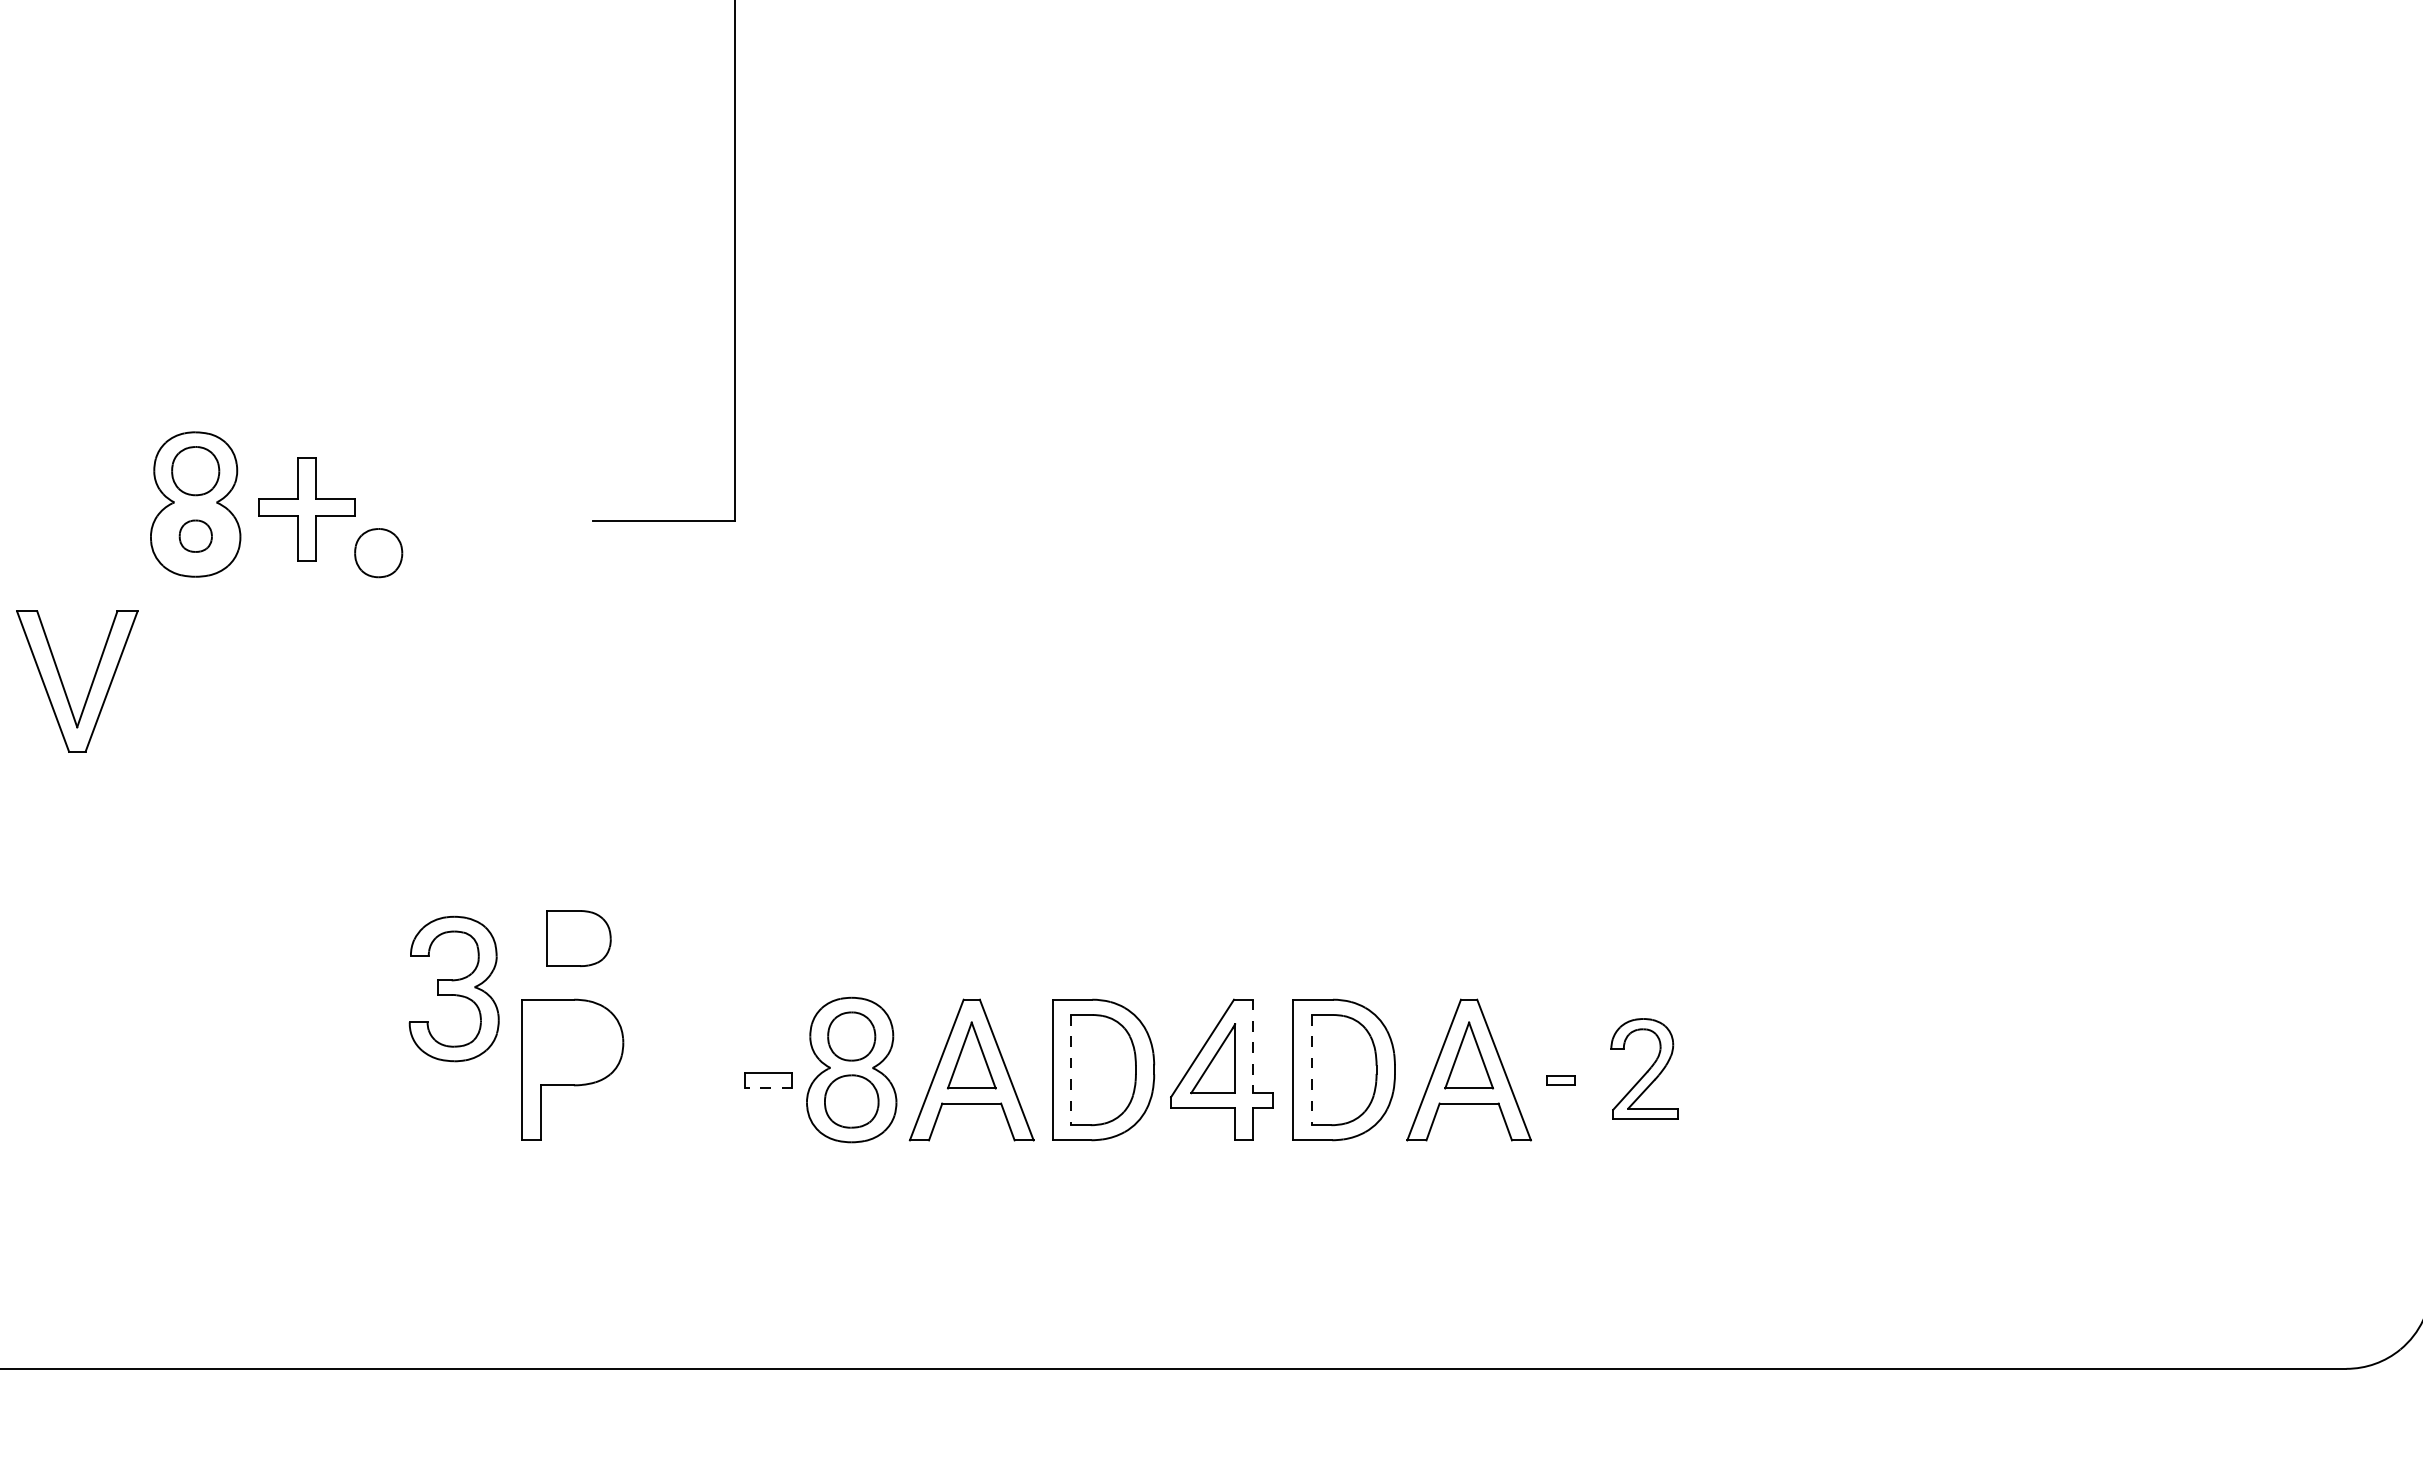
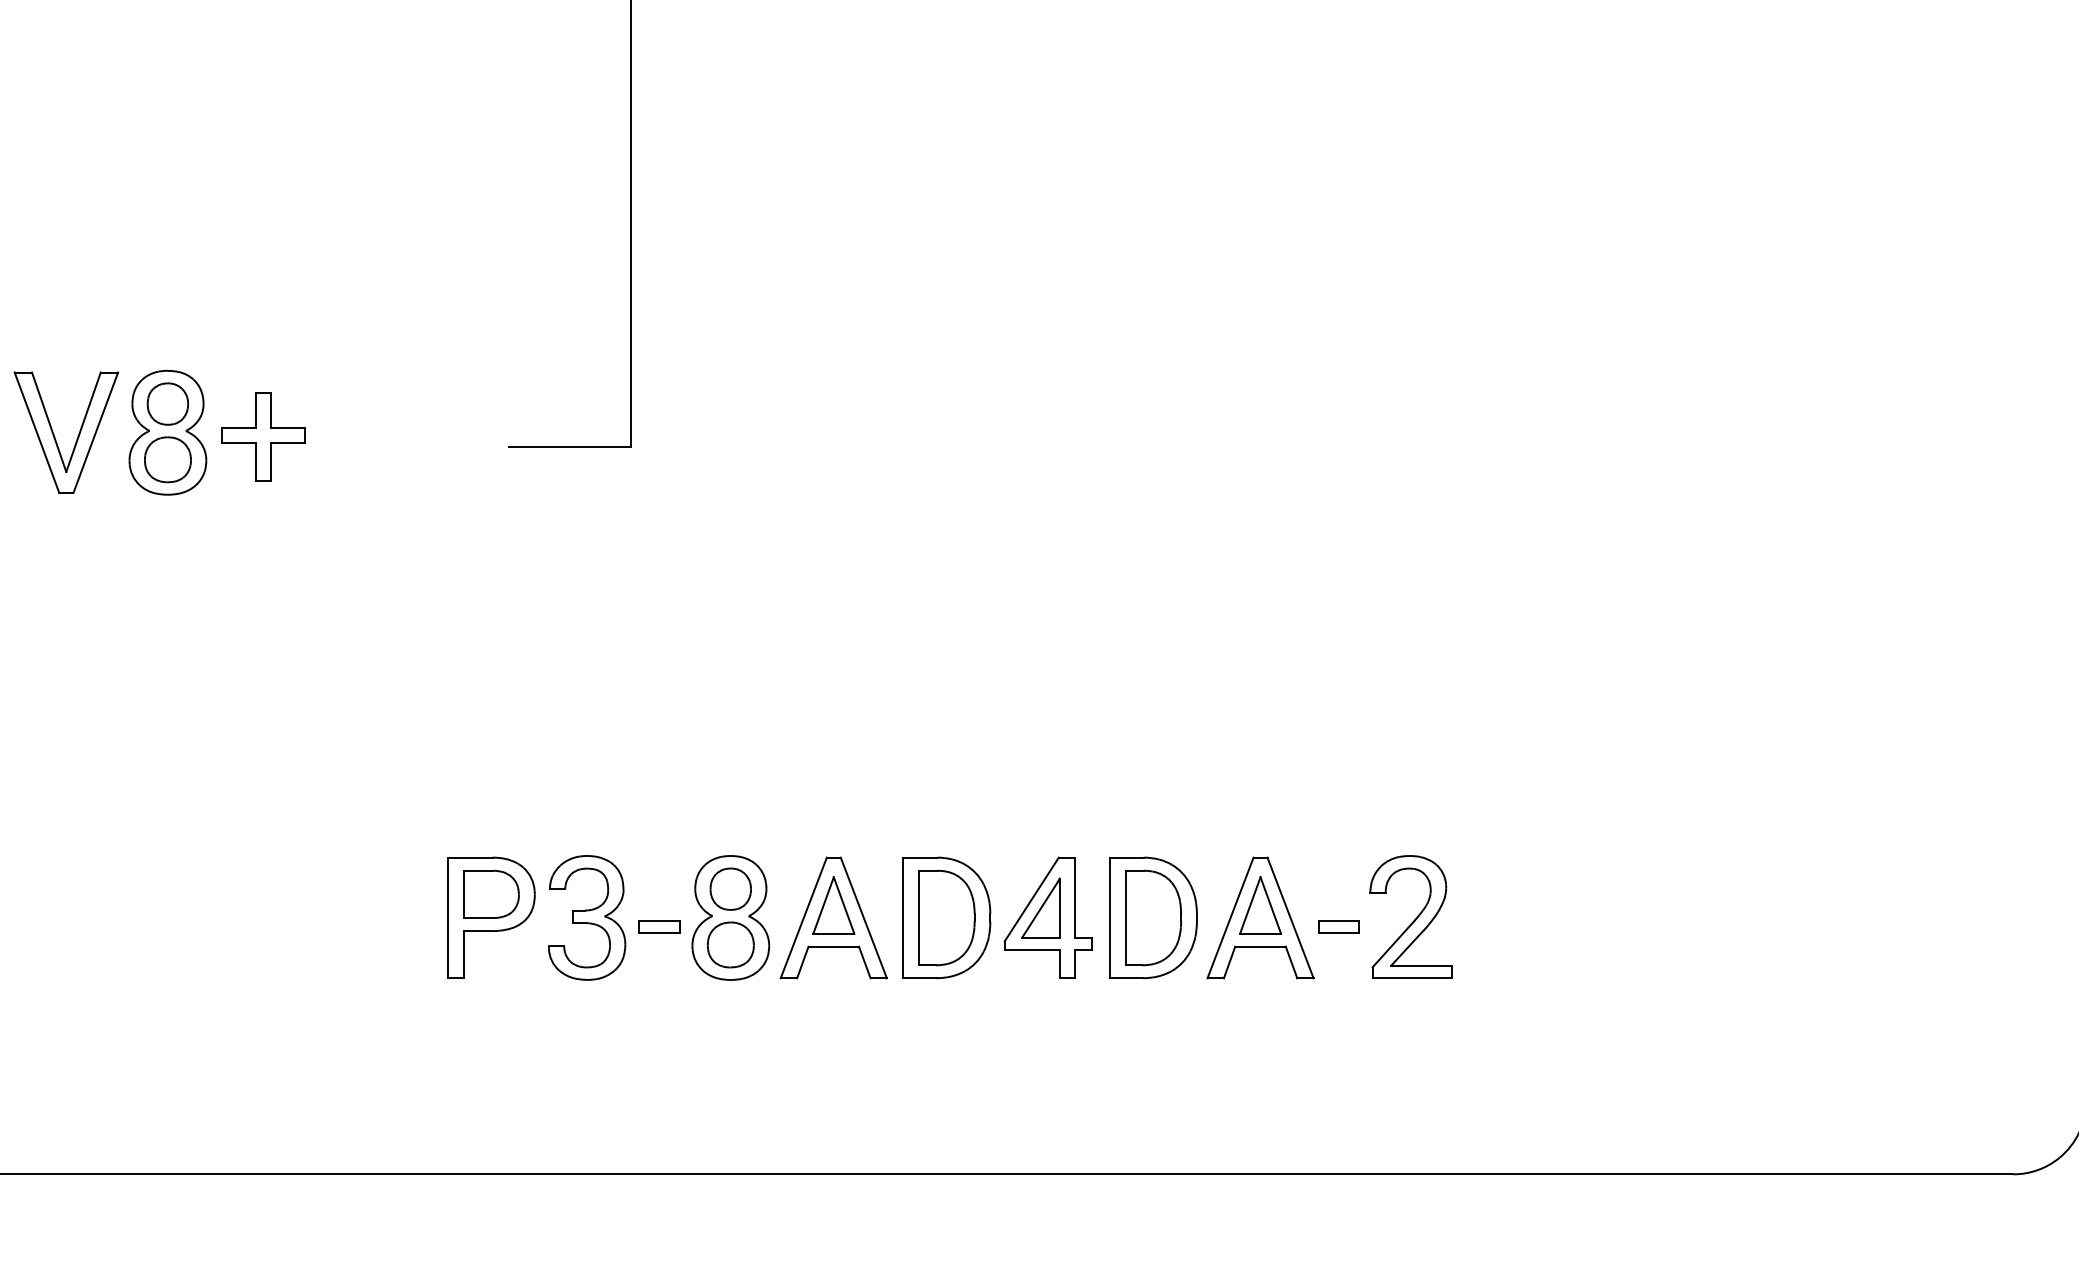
part: (195, 536) -> (167, 460), size x1.67
part: (378, 553) -> (324, 474), removed
part: (90, 685) -> (77, 436), moved
part: (578, 938) -> (491, 894), moved
part: (453, 988) -> (586, 917), moved
line: (1253, 1046) -> (1075, 897), dashed -> solid
part: (1644, 1068) -> (1411, 916), size x1.43
line: (1071, 1070) -> (919, 918), dashed -> solid
line: (1311, 1070) -> (1125, 918), dashed -> solid
part: (1560, 1080) -> (1338, 926), size x1.67
line: (768, 1087) -> (659, 932), dashed -> solid

